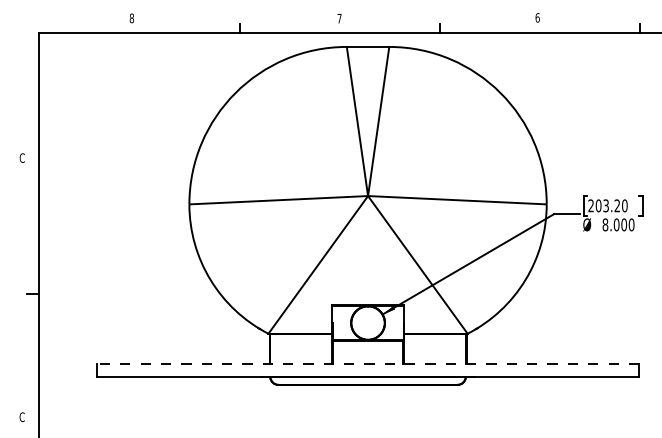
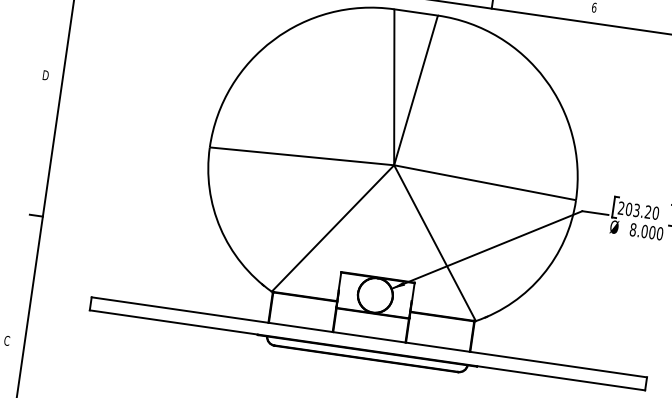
text: (22, 157) -> (45, 74), C -> D
line: (368, 363) -> (369, 336), dashed -> solid

